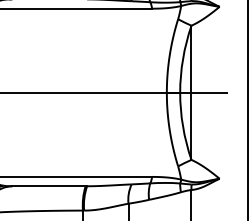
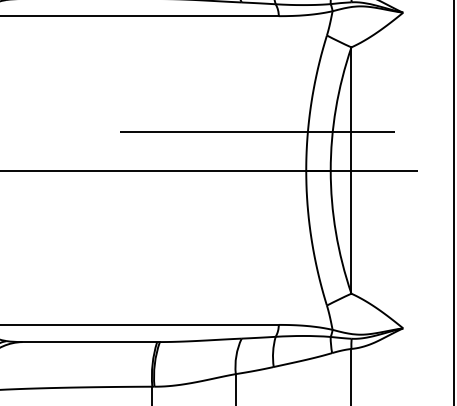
line: (139, 72) -> (256, 133), added

